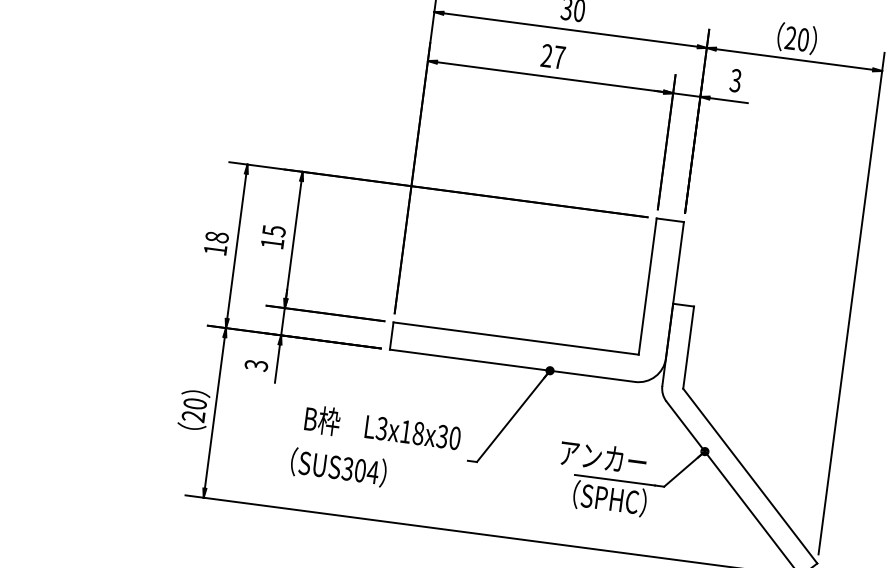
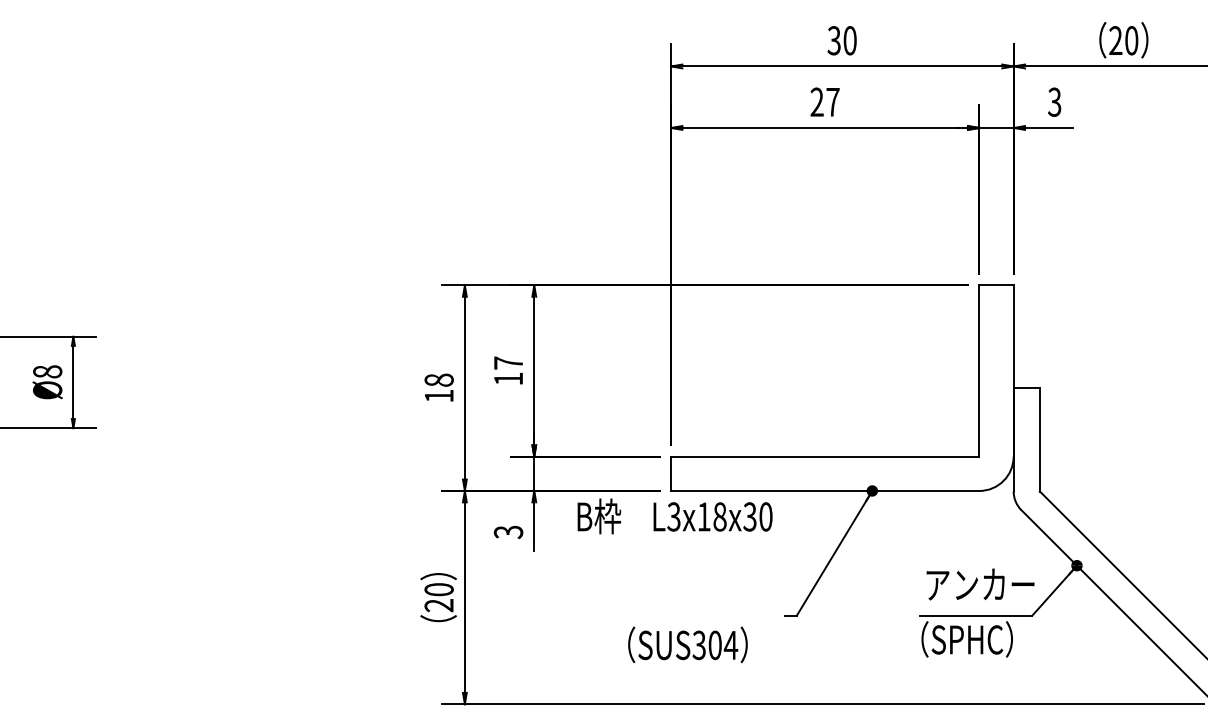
text: (274, 231) -> (508, 363), 15 -> 17
text: (382, 428) -> (674, 516), moved
text: (603, 457) -> (980, 584), moved
text: (338, 467) -> (687, 644), moved

